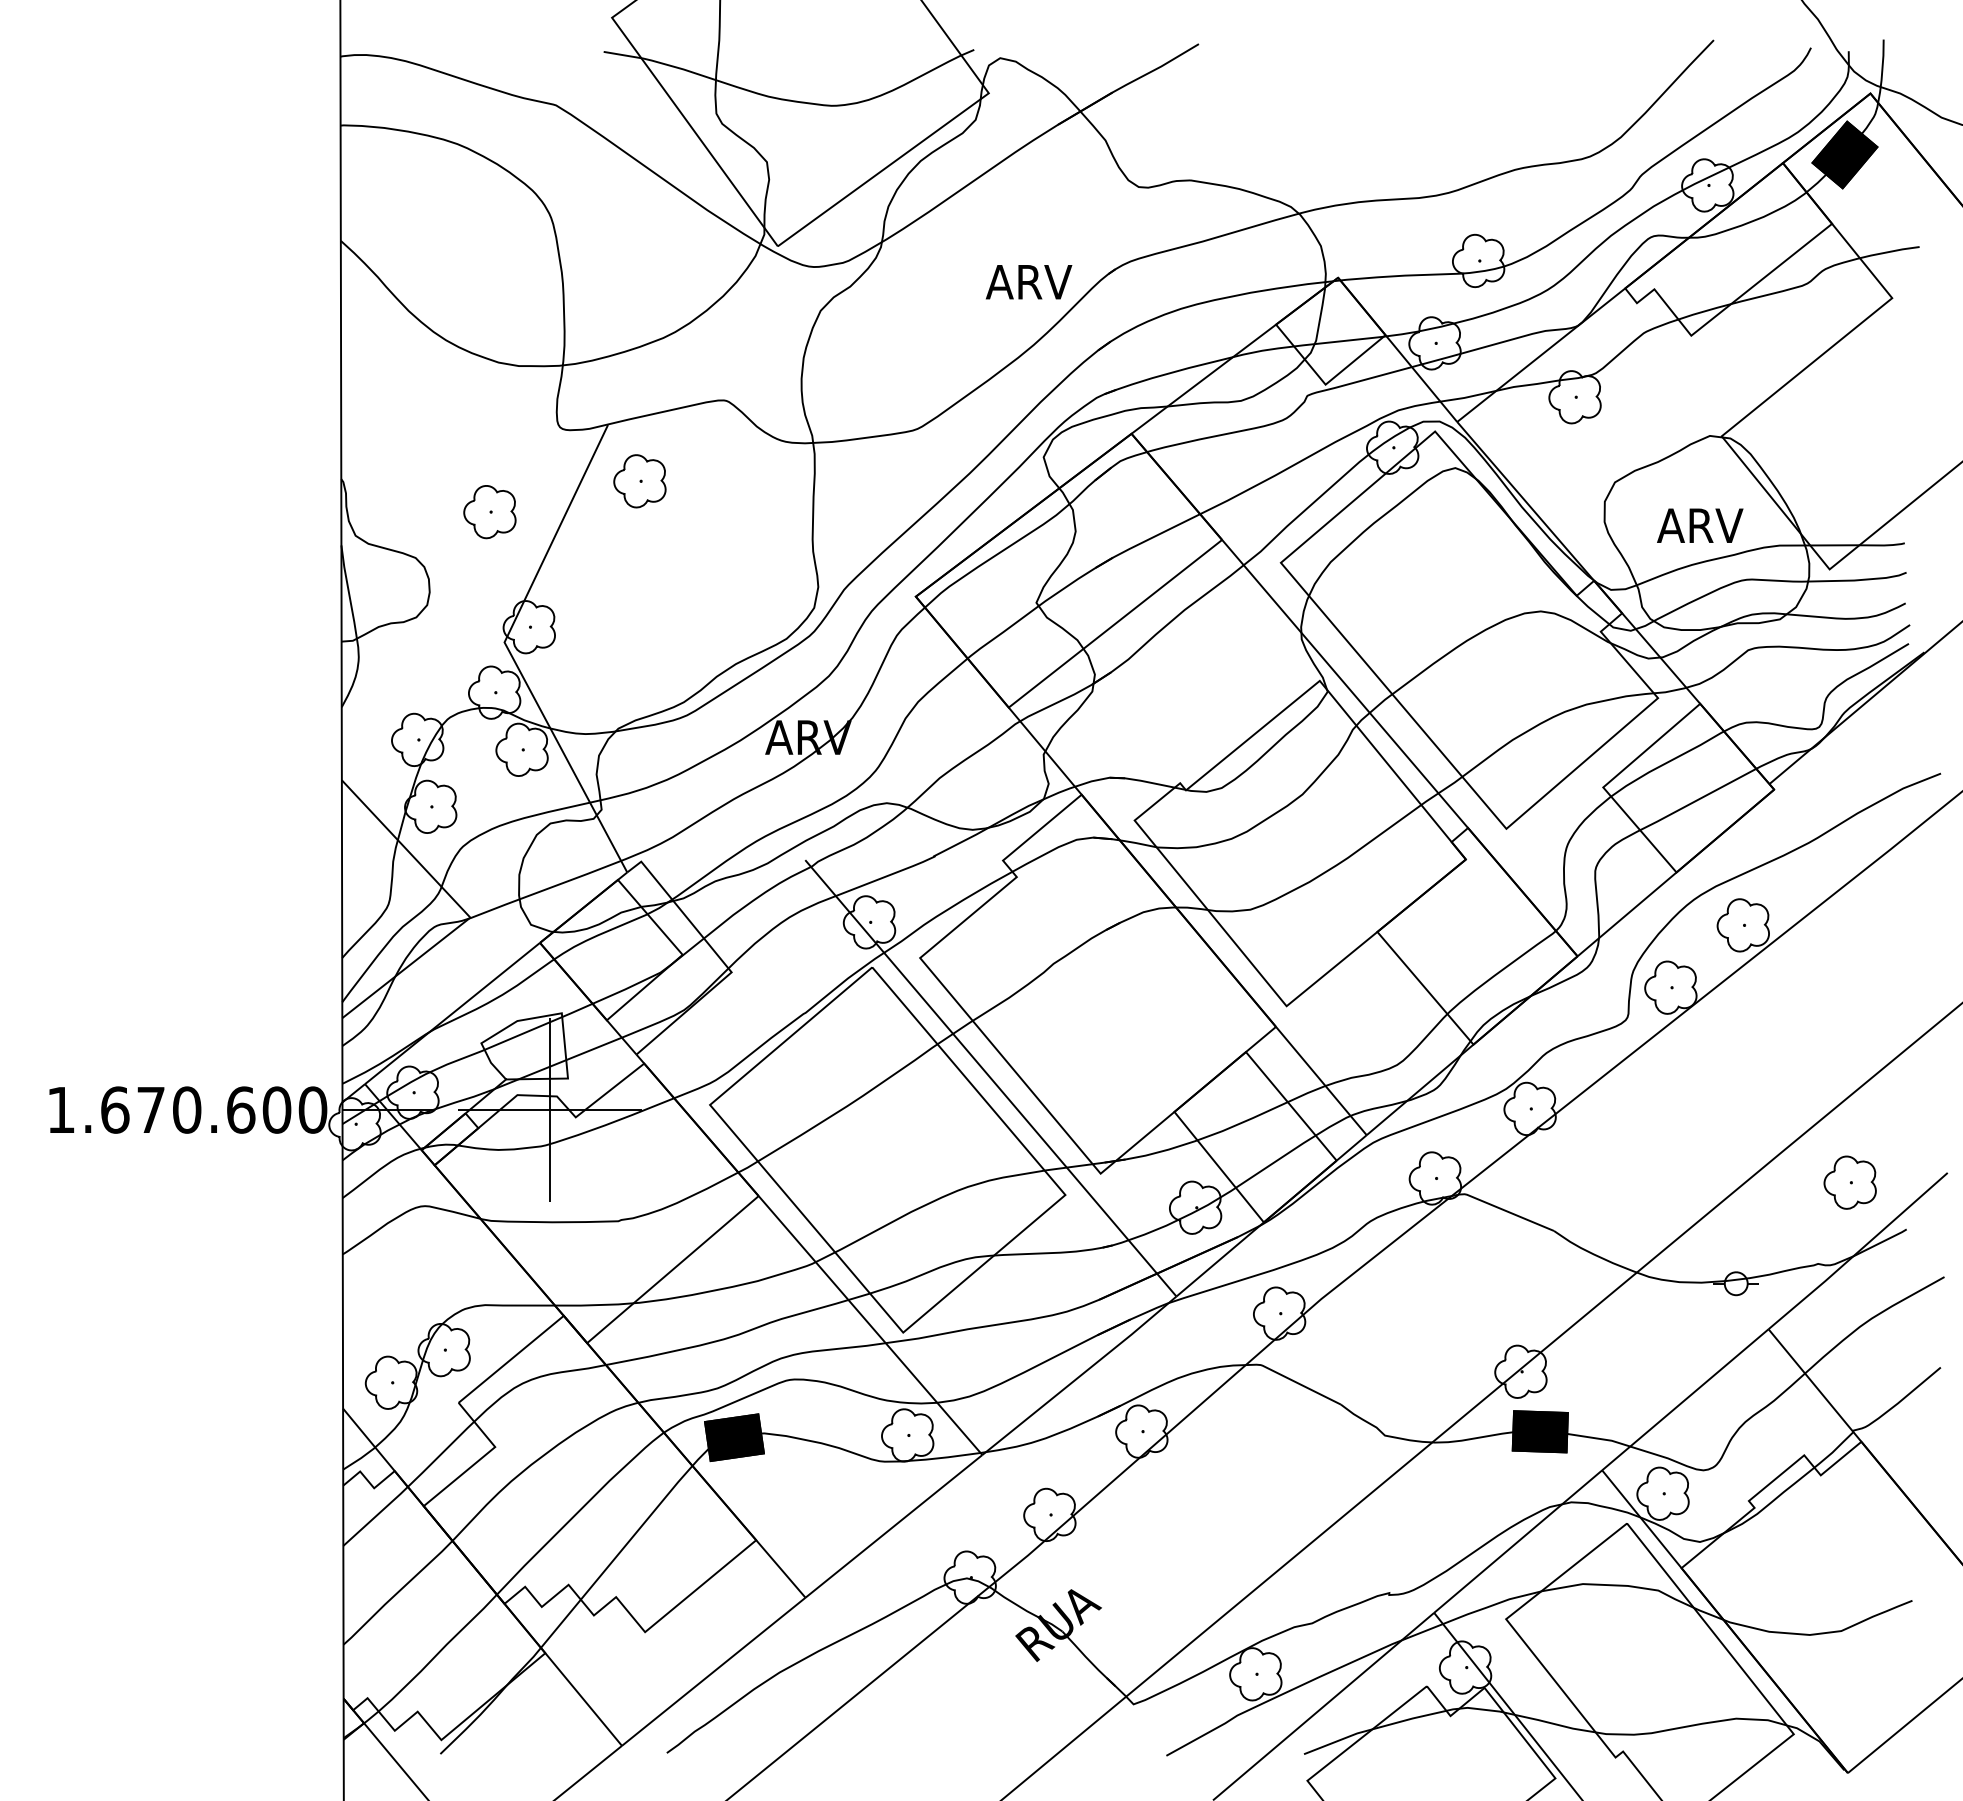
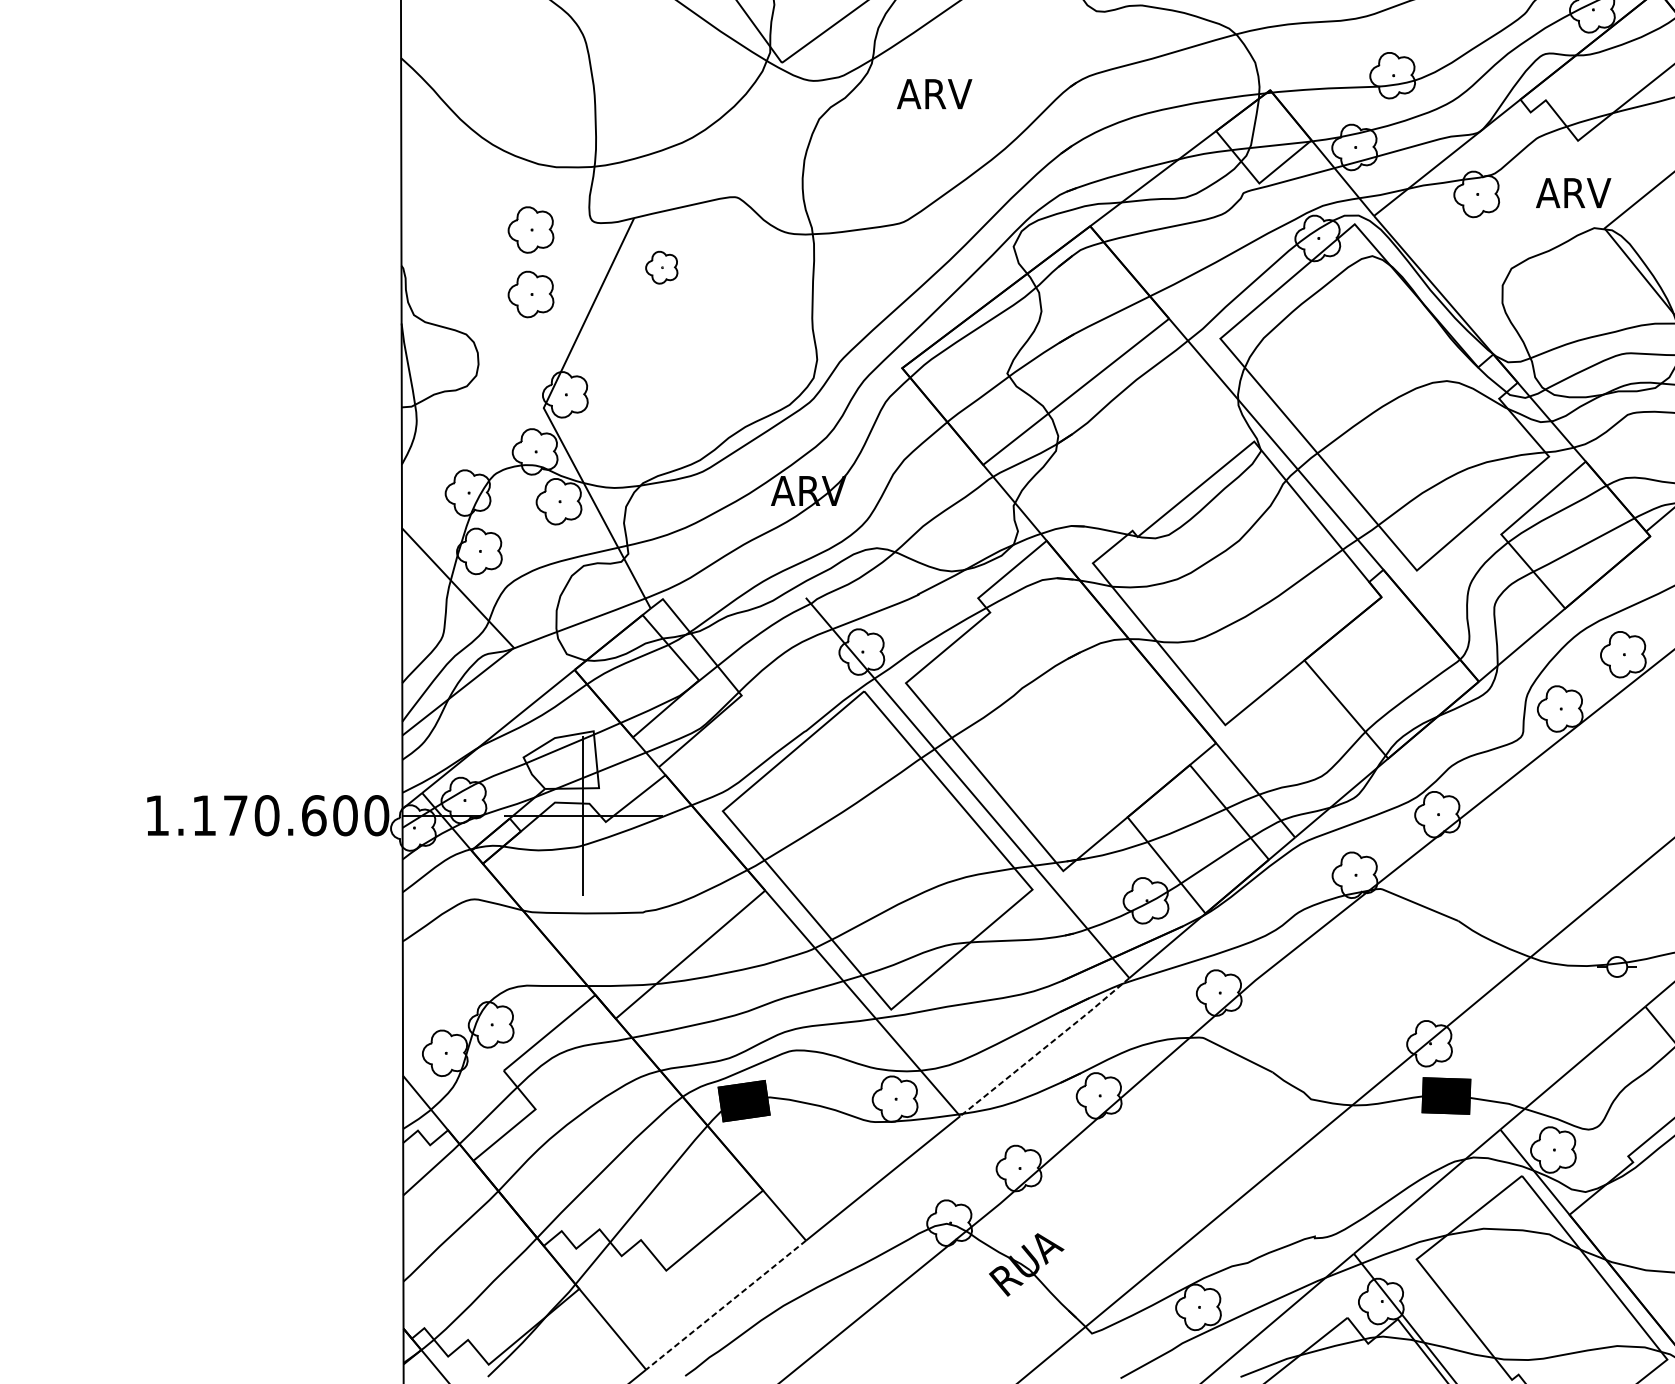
text: (1028, 282) -> (934, 94), moved
part: (489, 438) -> (530, 230), added
part: (639, 481) -> (661, 267), size x0.7
text: (1700, 525) -> (1573, 192), moved
text: (115, 1109) -> (204, 815), 1.670.600 -> 1.170.600
line: (1080, 1375) -> (1045, 1046), solid -> dashed
line: (713, 1671) -> (725, 1304), solid -> dashed

